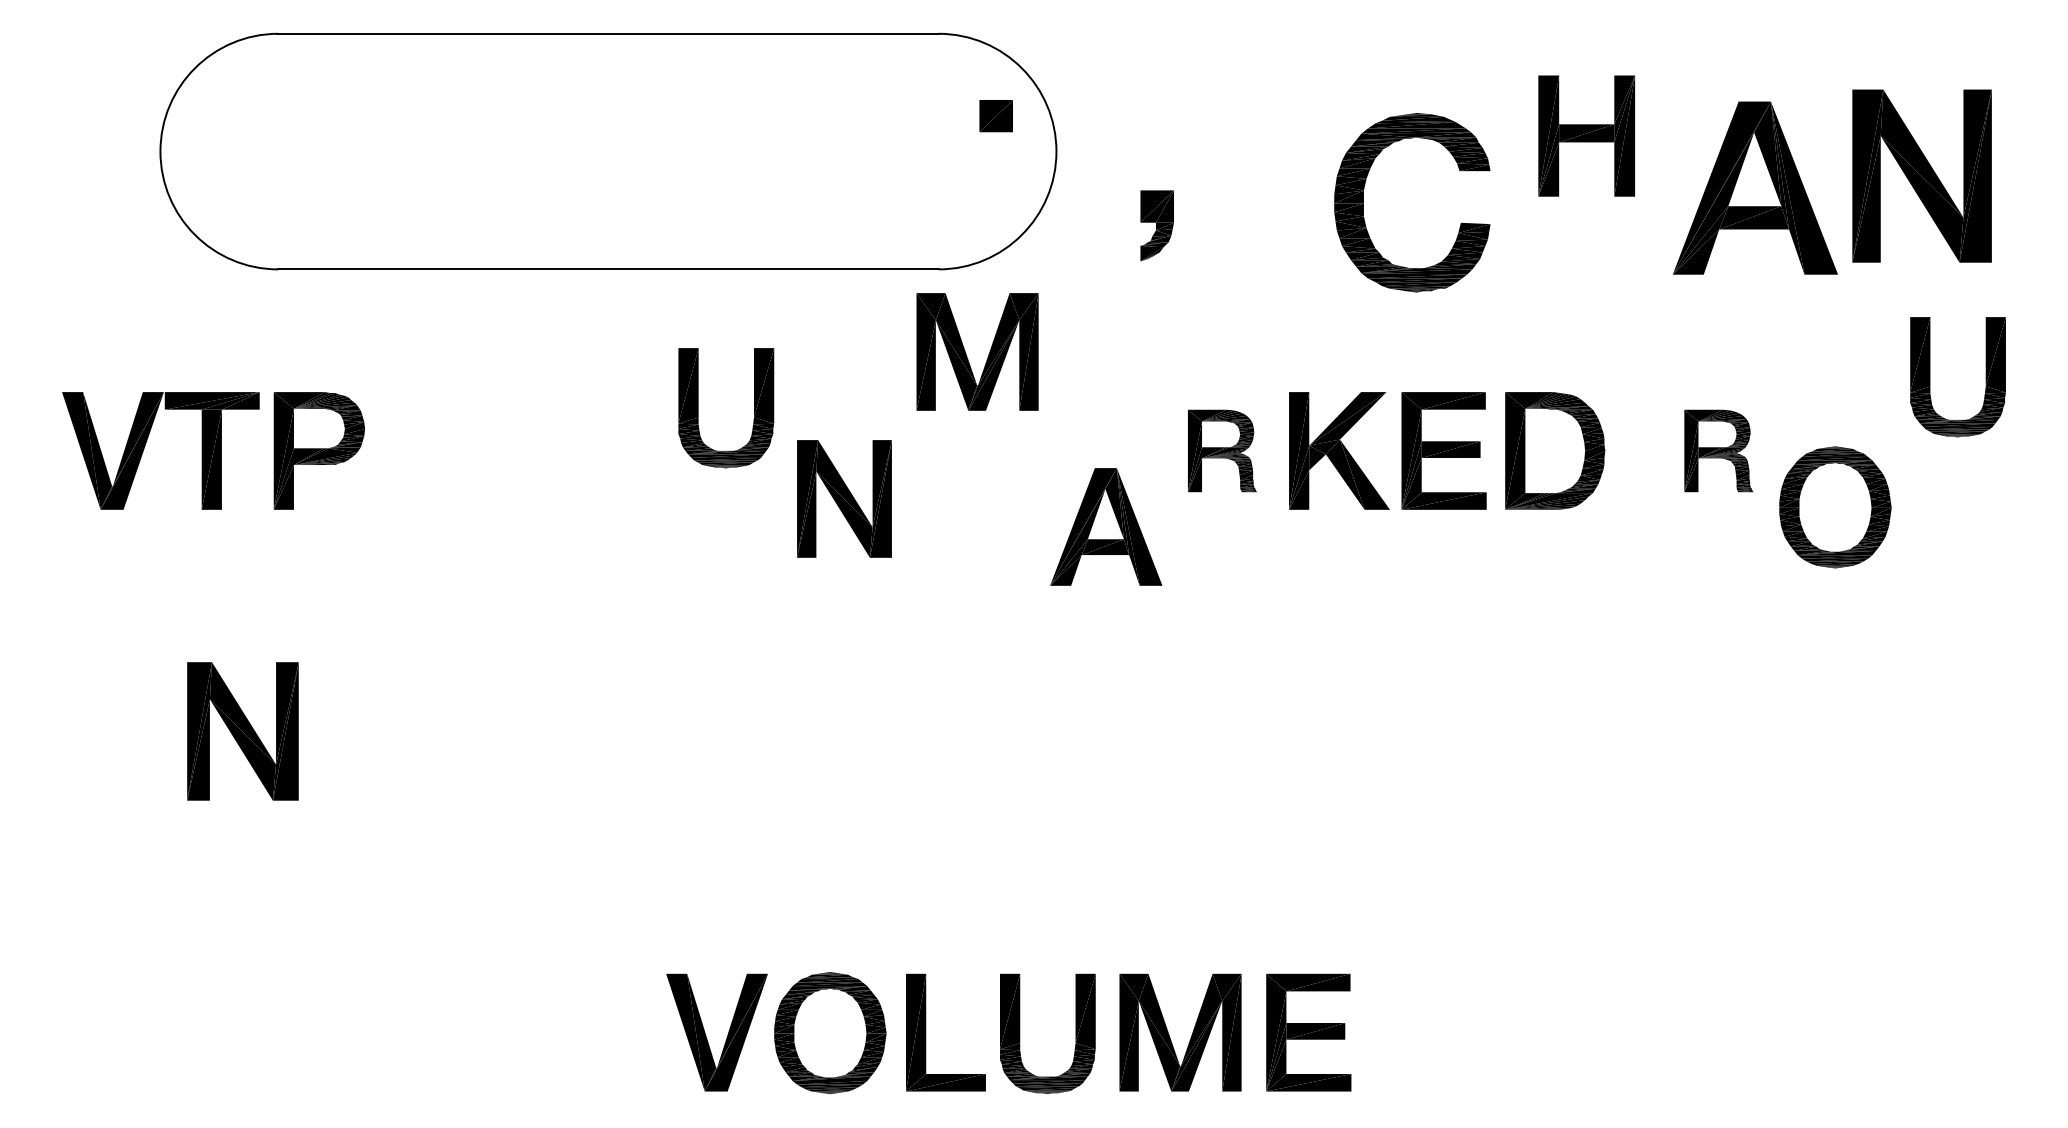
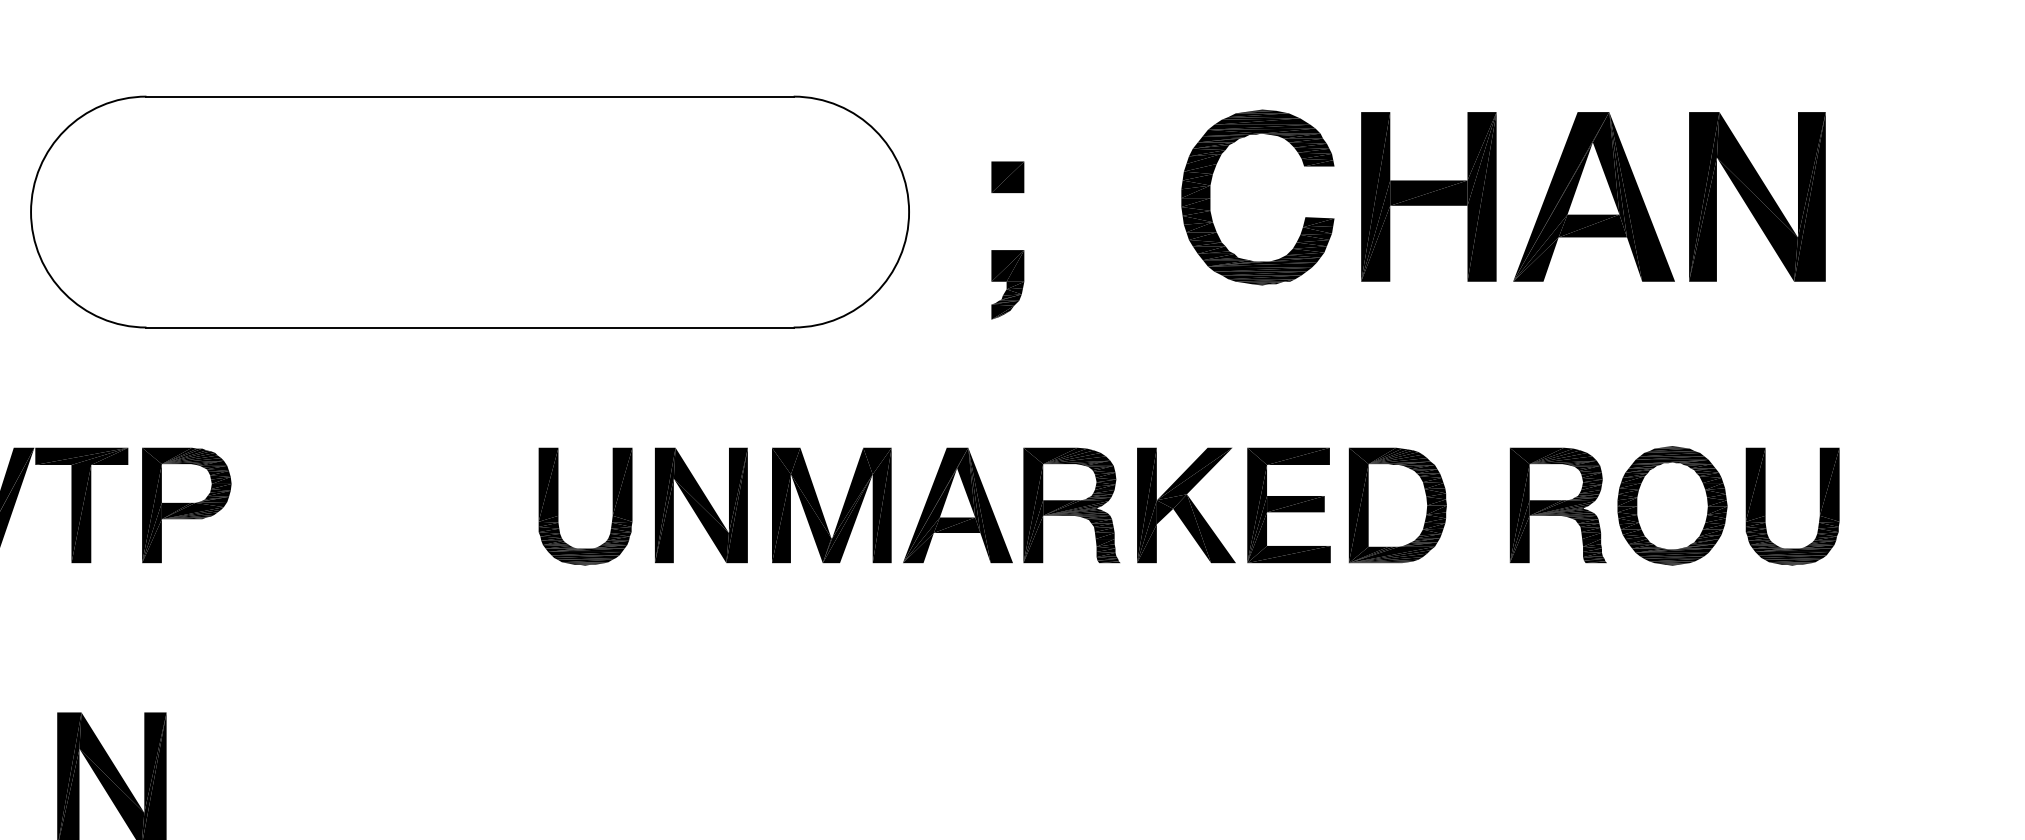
part: (995, 116) -> (1007, 177), moved
part: (1586, 135) -> (1428, 196), size x1.43
part: (1921, 175) -> (1756, 196), moved
part: (1755, 187) -> (1594, 196), moved
part: (1363, 202) -> (1210, 197), moved
part: (966, 353) -> (820, 506), moved
part: (1930, 377) -> (1765, 506), moved
part: (698, 408) -> (558, 506), moved
part: (1222, 450) -> (1071, 504), size x1.43
part: (1718, 450) -> (1557, 504), size x1.43
part: (844, 498) -> (701, 504), moved
part: (1835, 507) -> (1672, 505), moved
part: (1106, 526) -> (958, 504), moved

